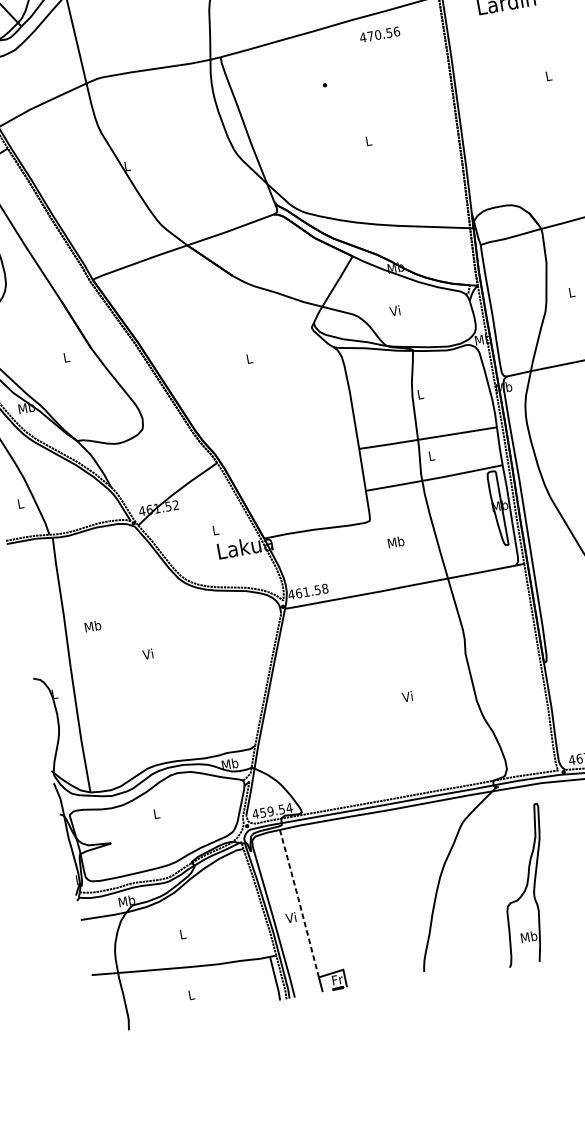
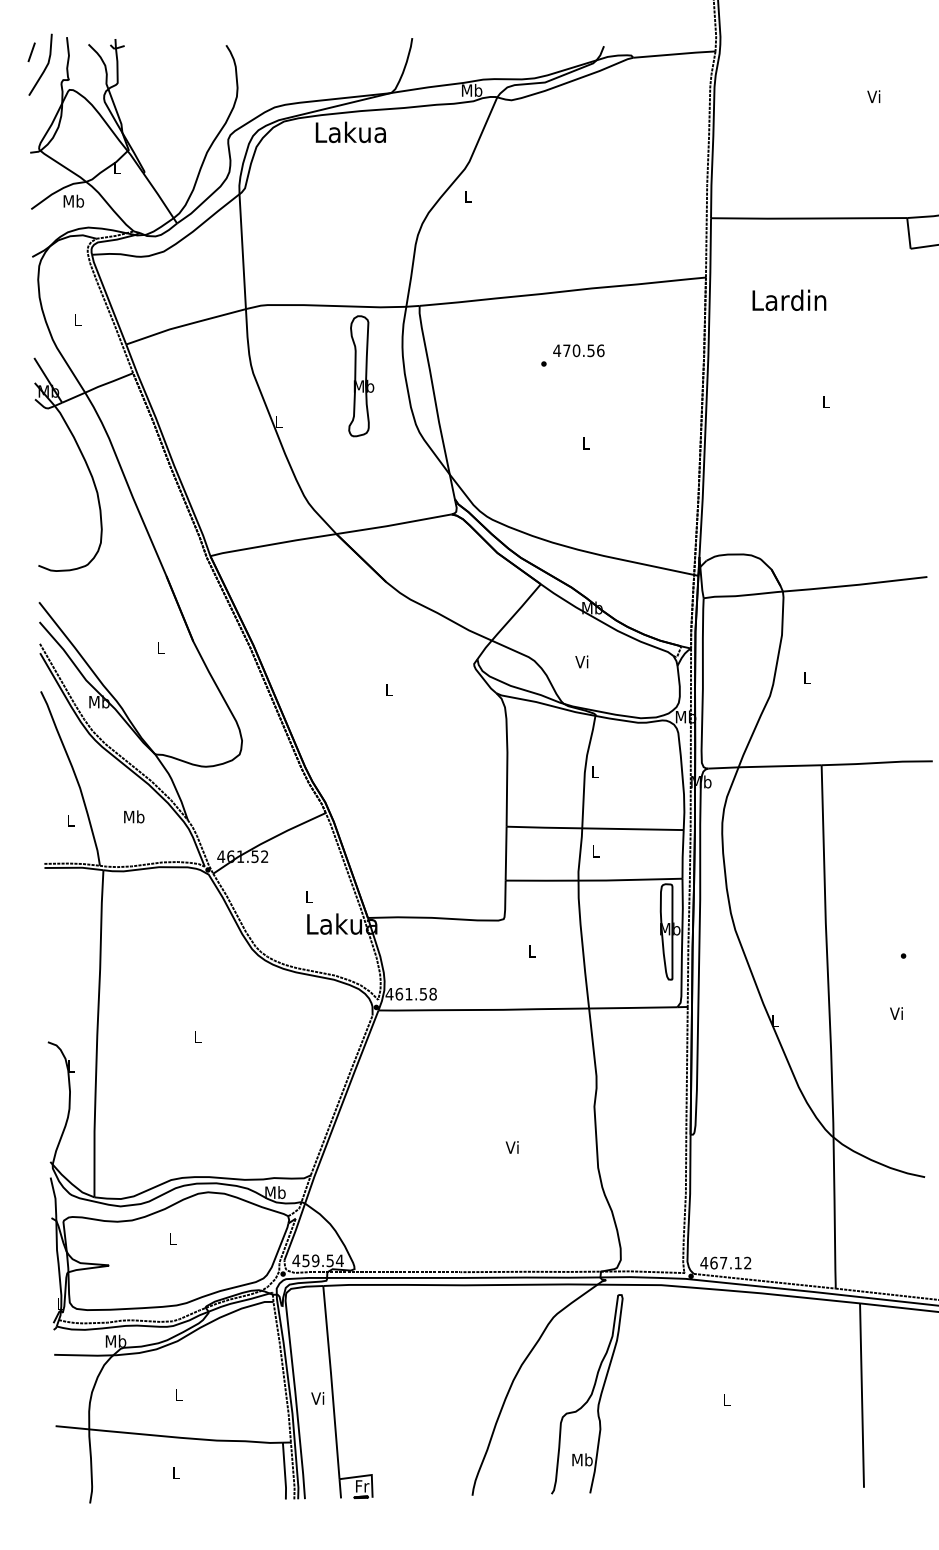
text: (379, 34) -> (578, 350), moved
part: (185, 119) -> (361, 376), added
text: (396, 542) -> (532, 951), Mb -> L
text: (93, 625) -> (134, 816), moved
text: (147, 653) -> (196, 1036), Vi -> L
part: (524, 885) -> (587, 1394), moved
line: (299, 903) -> (331, 1382), dashed -> solid

